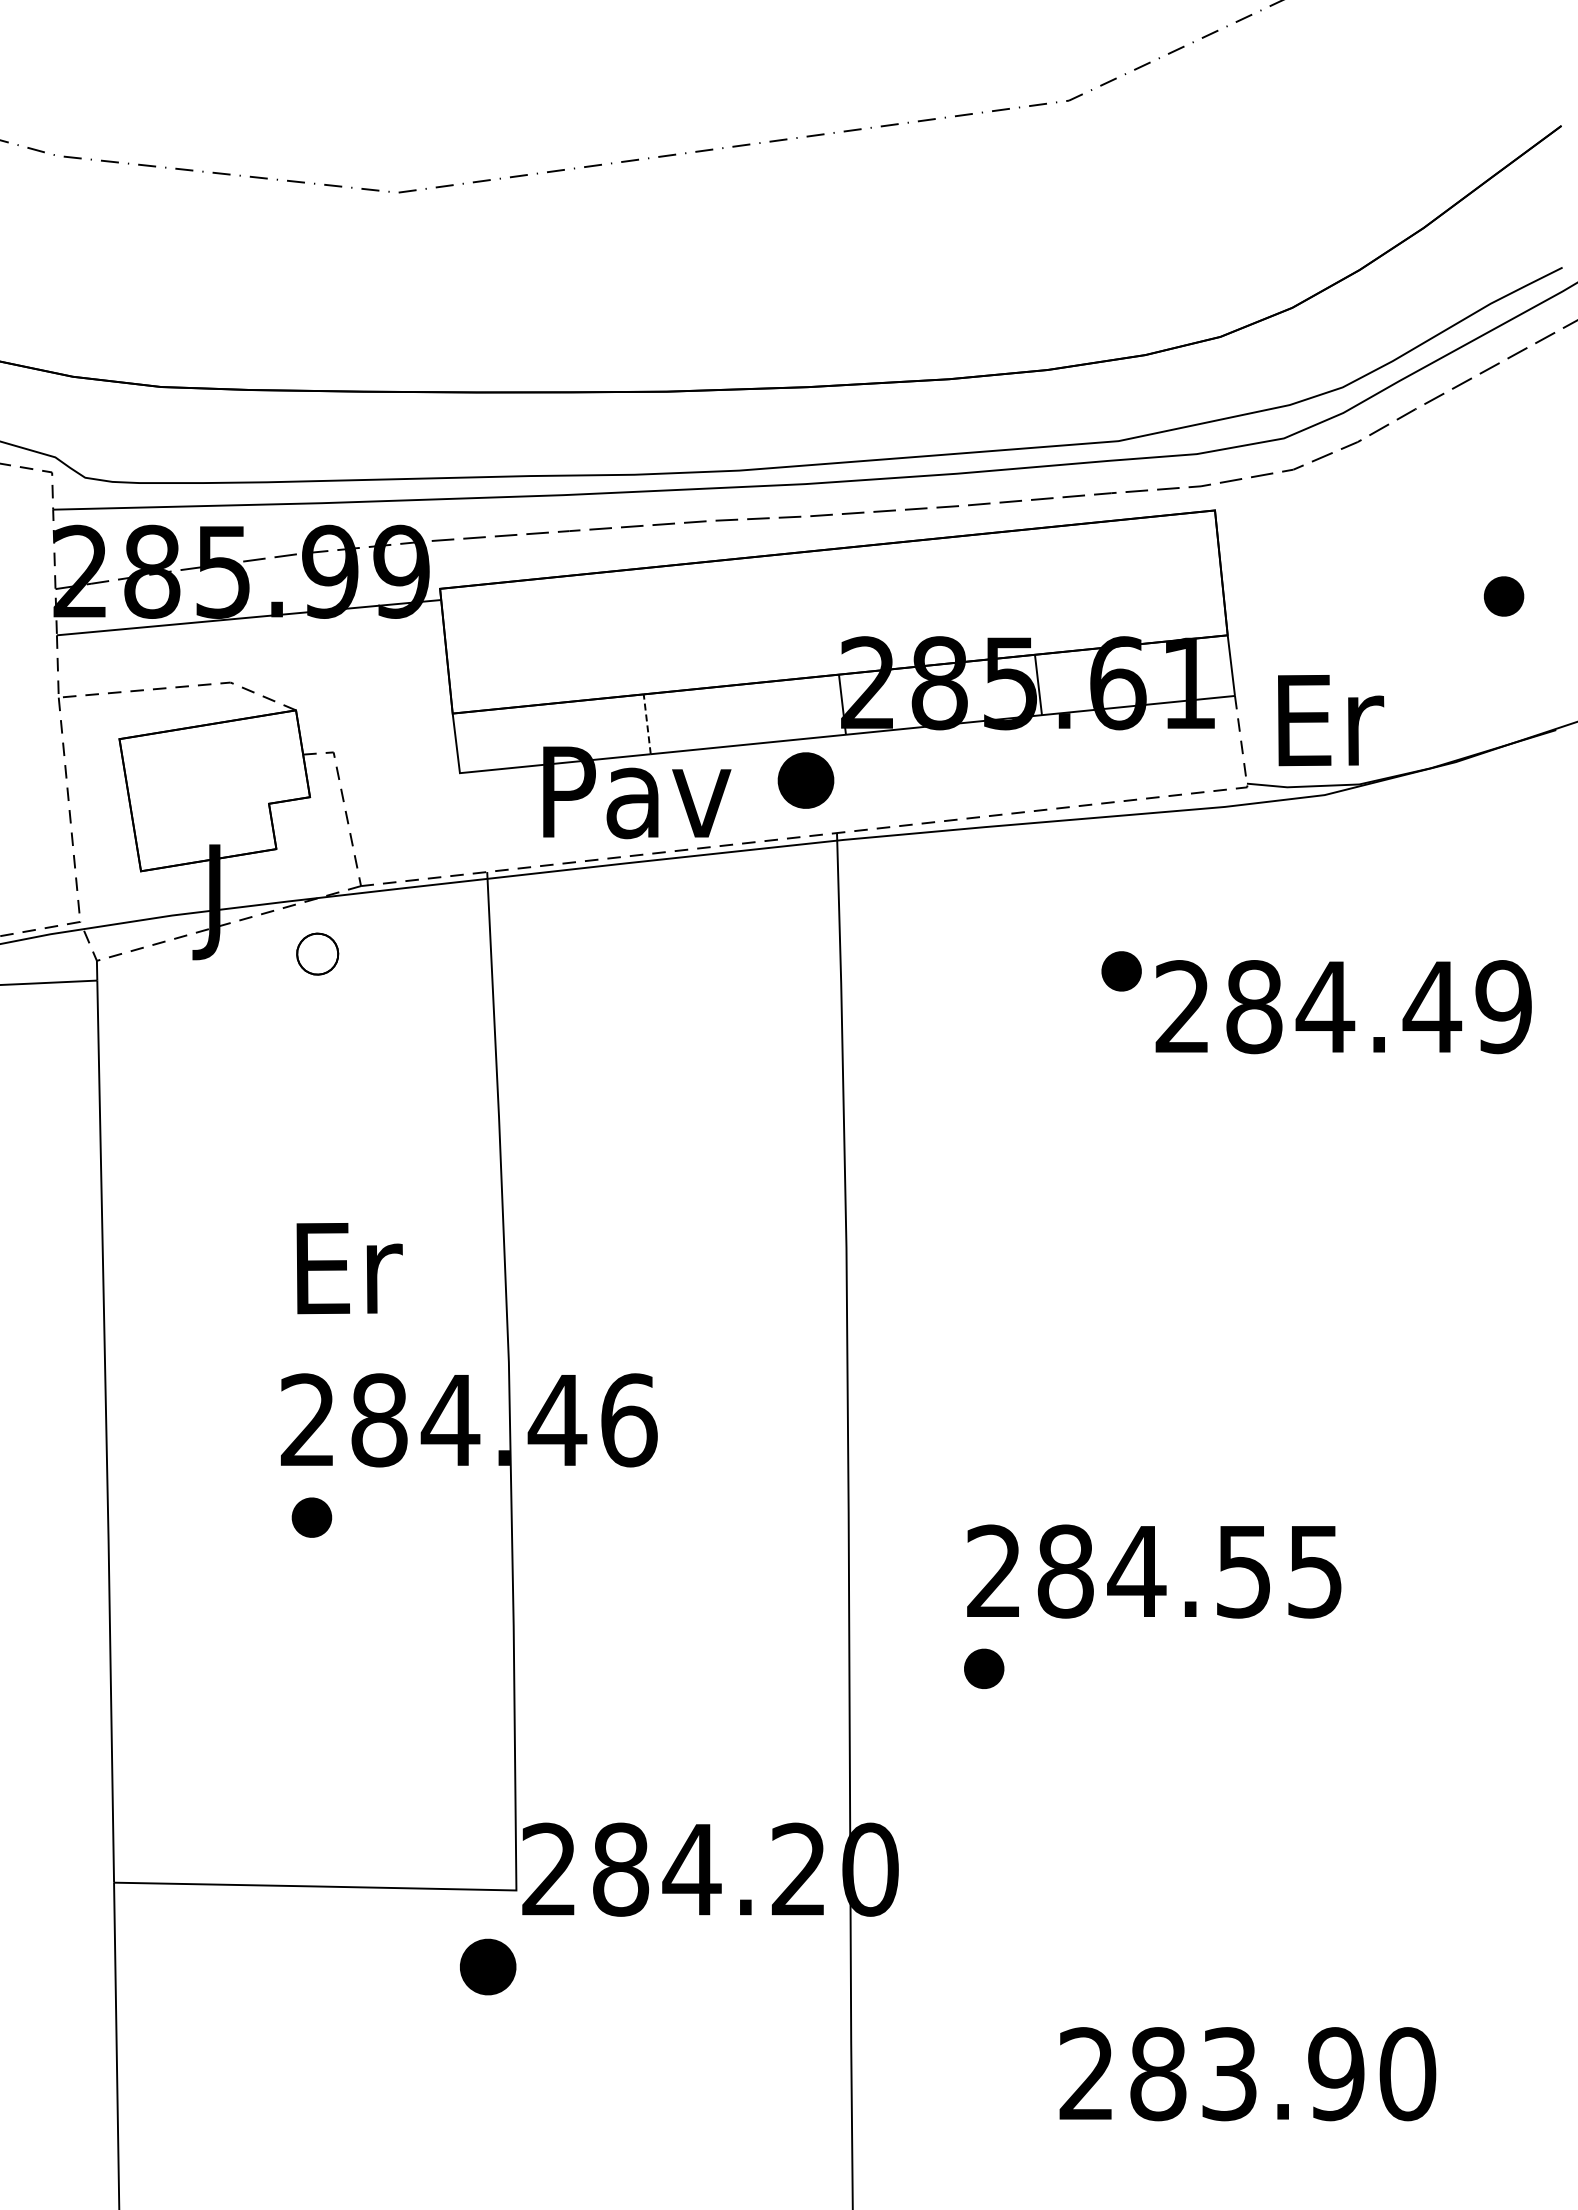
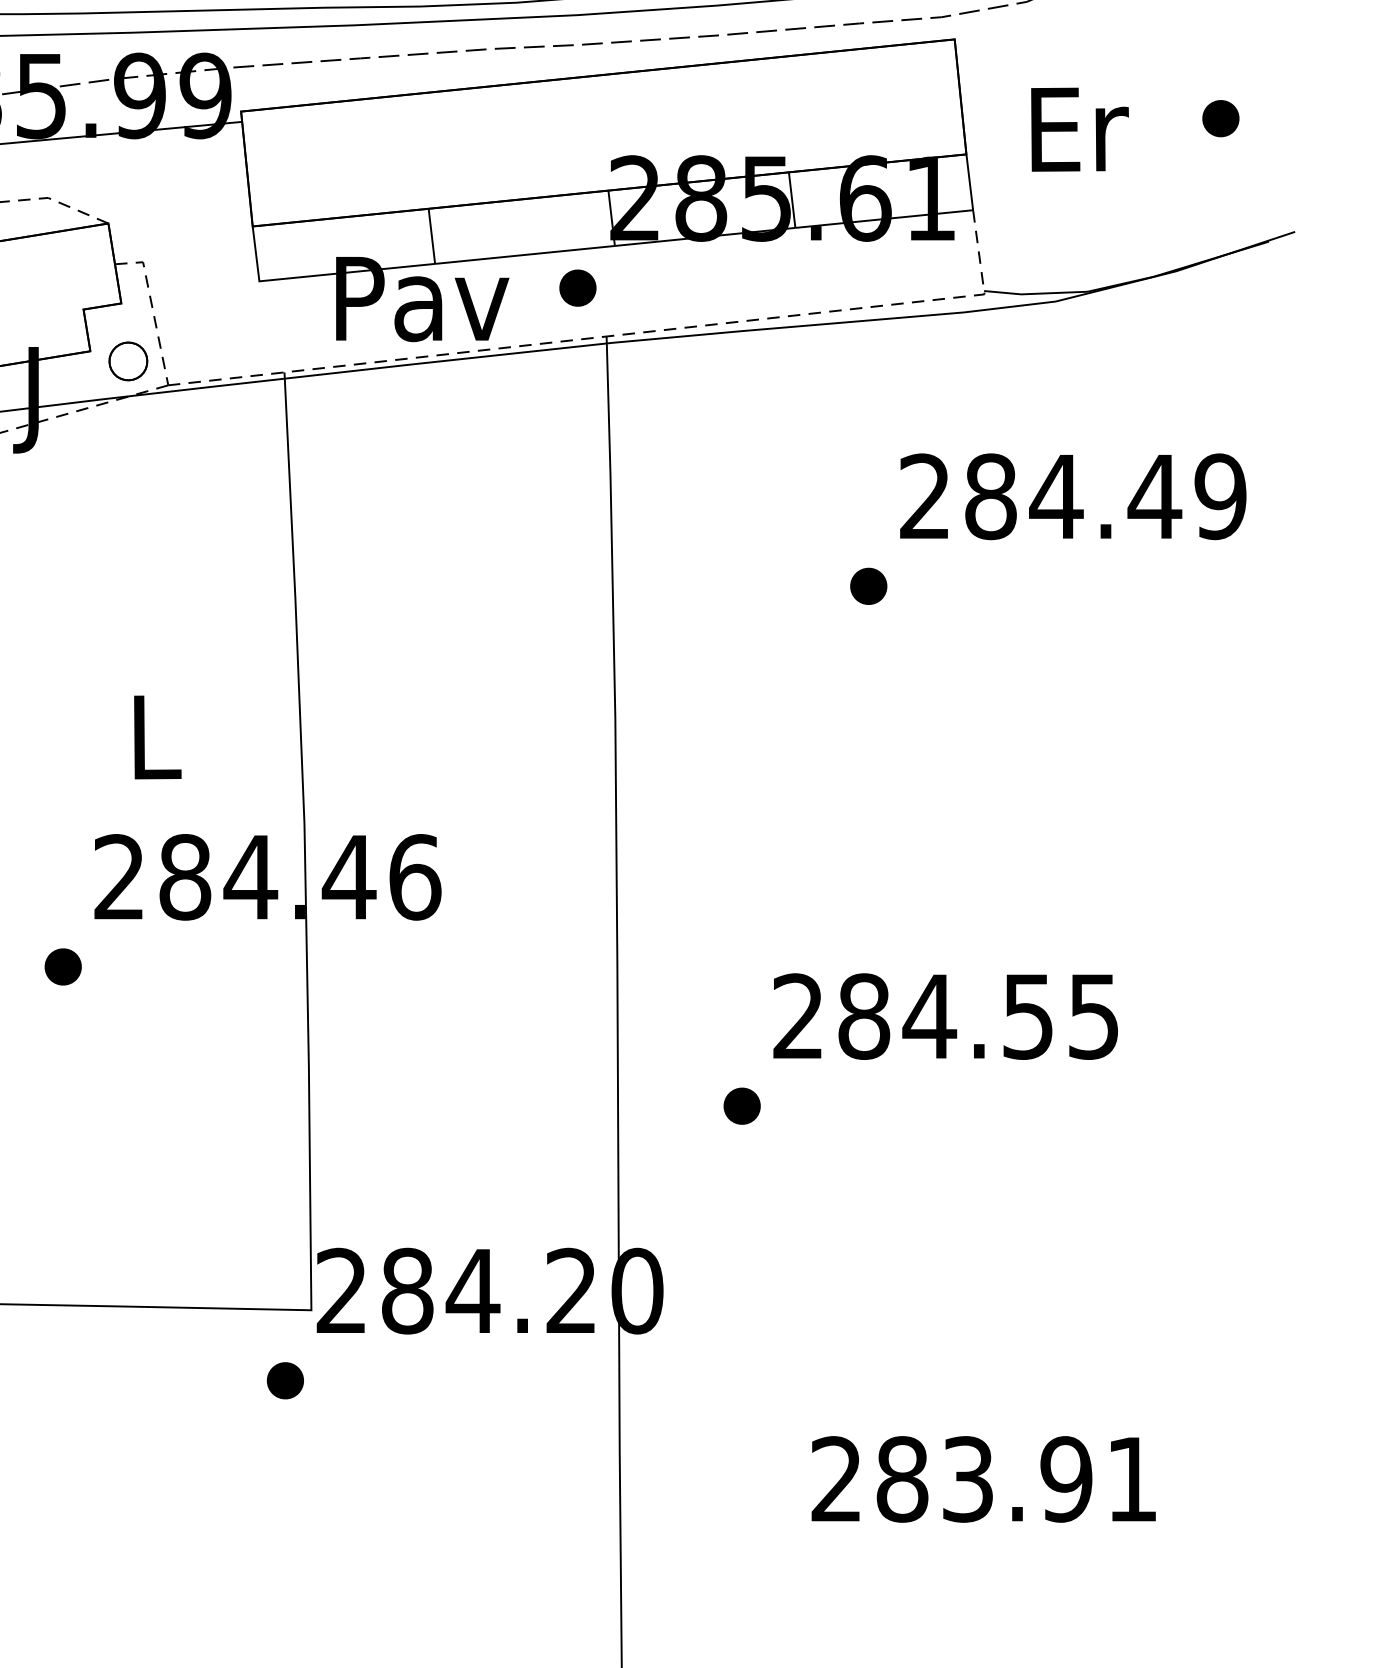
text: (1331, 720) -> (1080, 129), moved
line: (647, 723) -> (432, 235), dashed -> solid
part: (805, 780) -> (577, 288), size x0.71
part: (317, 953) -> (128, 360), moved
part: (1121, 971) -> (868, 586), moved
text: (349, 1268) -> (157, 737), Er -> L
part: (311, 1517) -> (62, 966), moved
text: (1154, 1571) -> (945, 1016), moved
part: (488, 1966) -> (285, 1380), size x0.71
text: (1407, 2074) -> (1131, 1479), 283.90 -> 283.91

